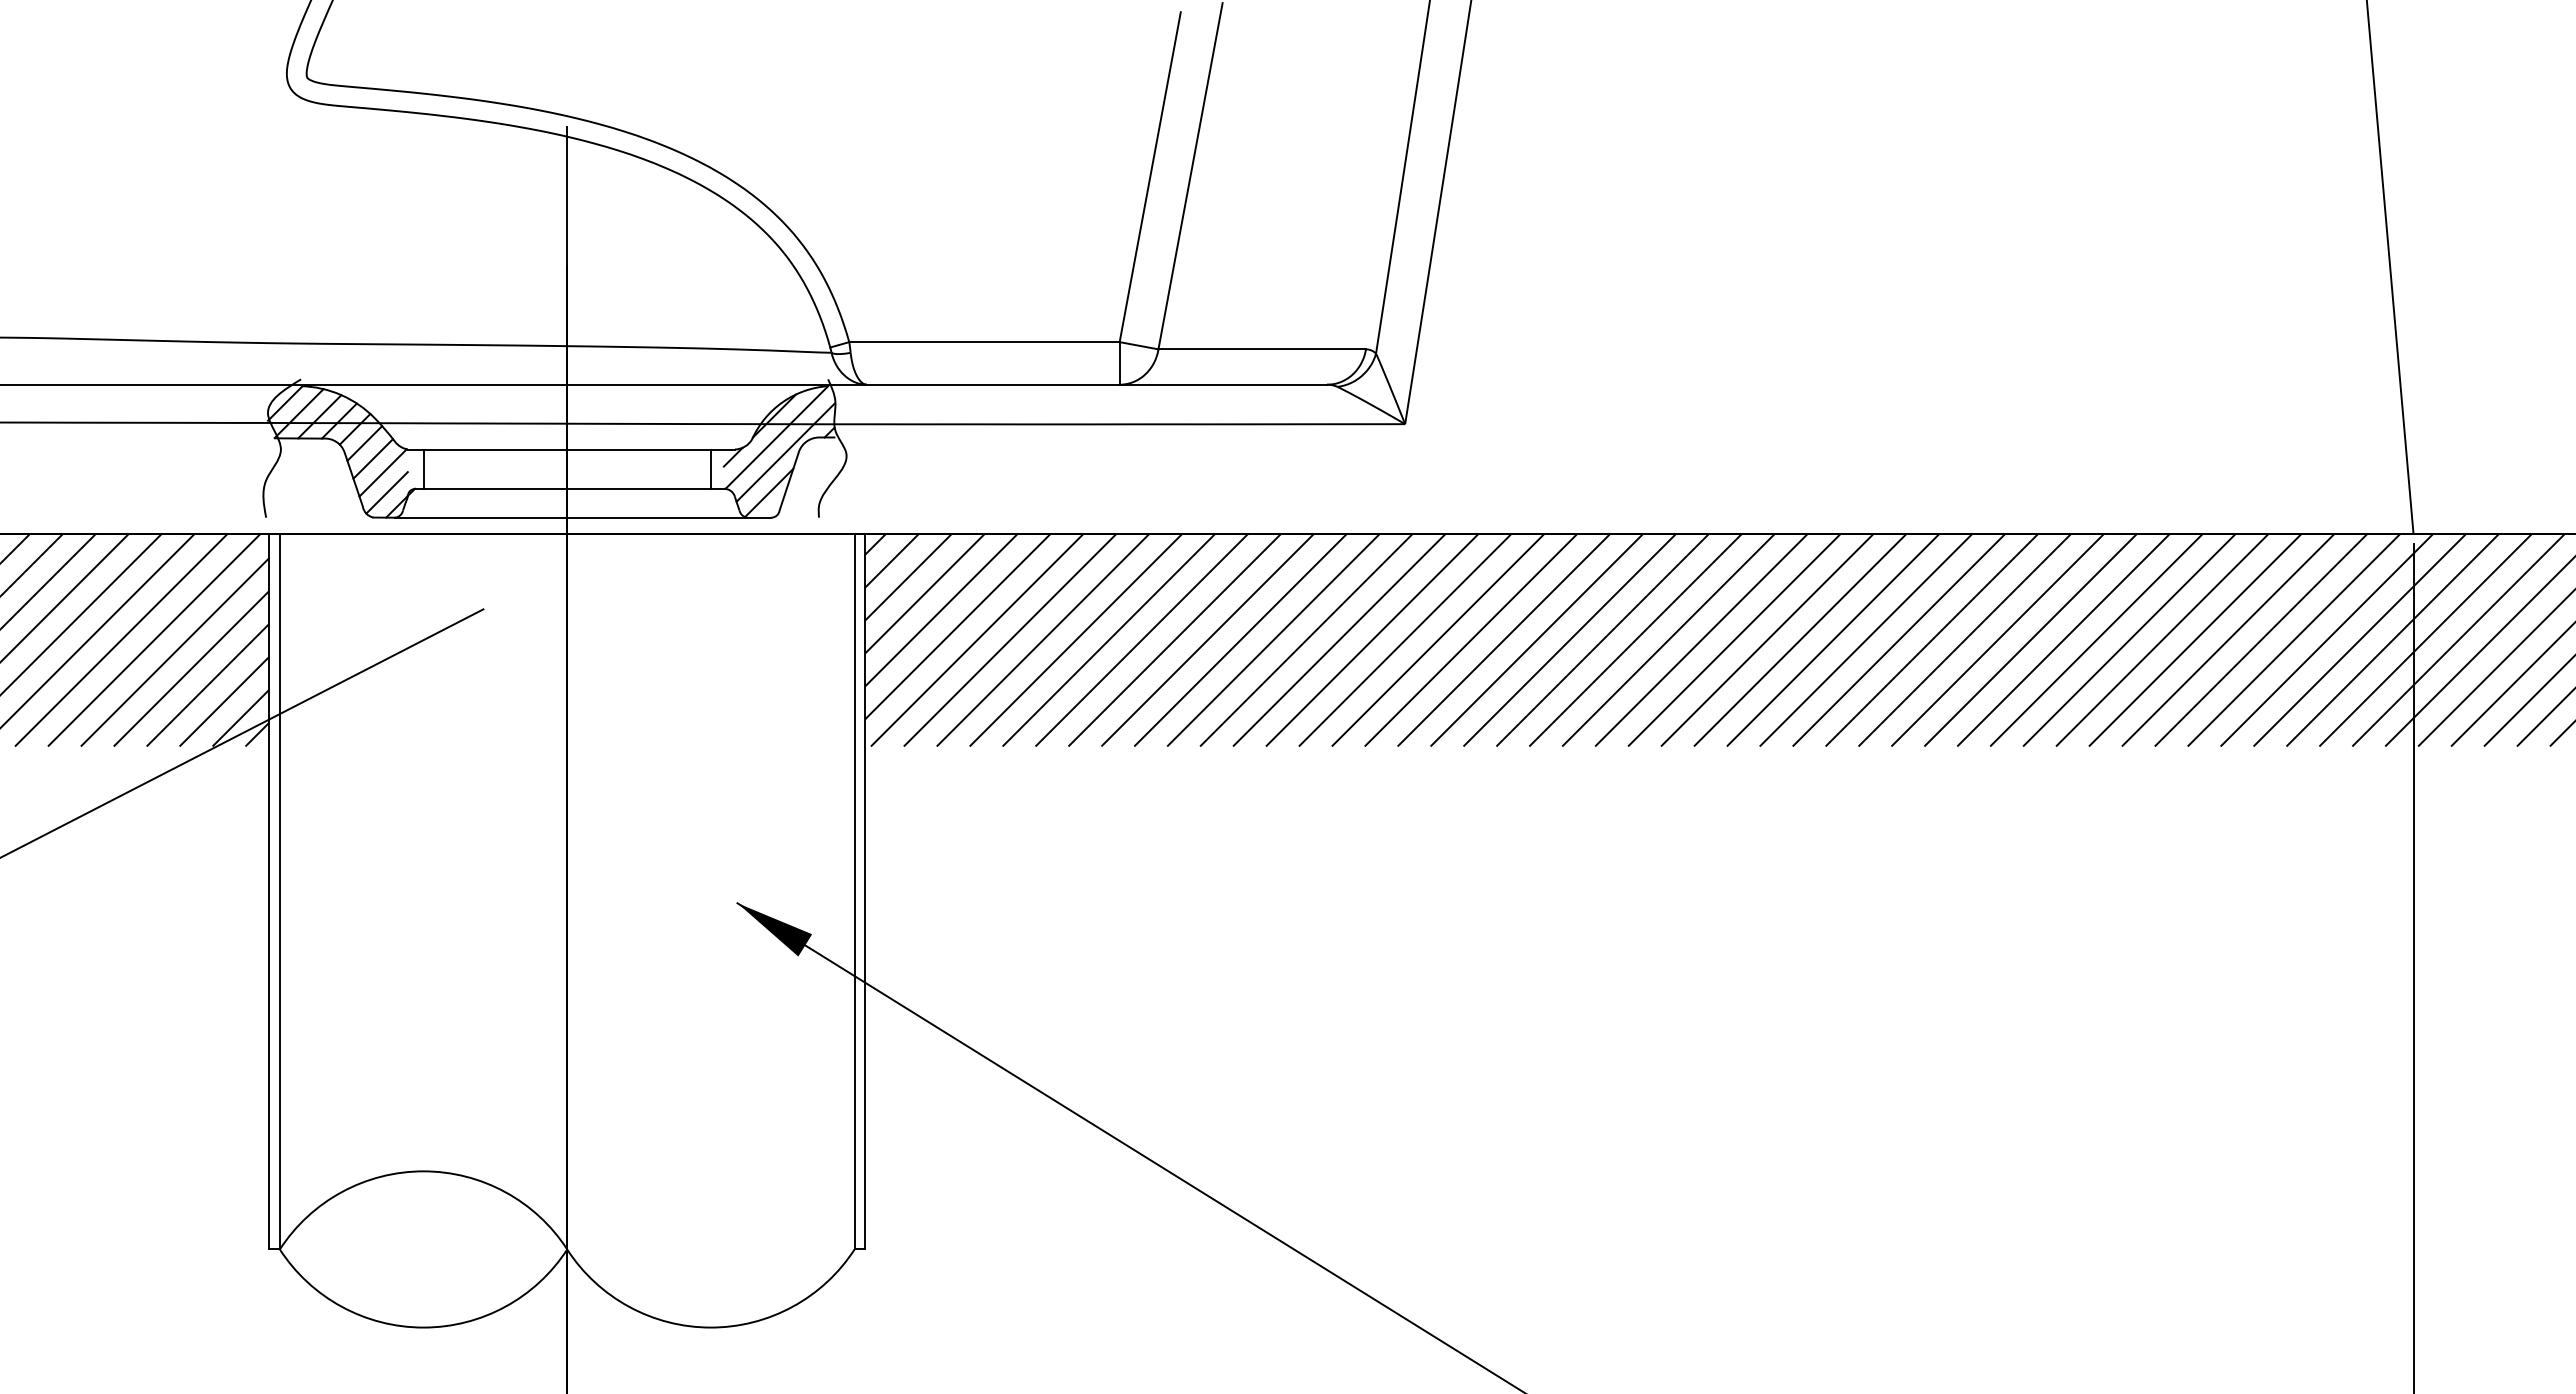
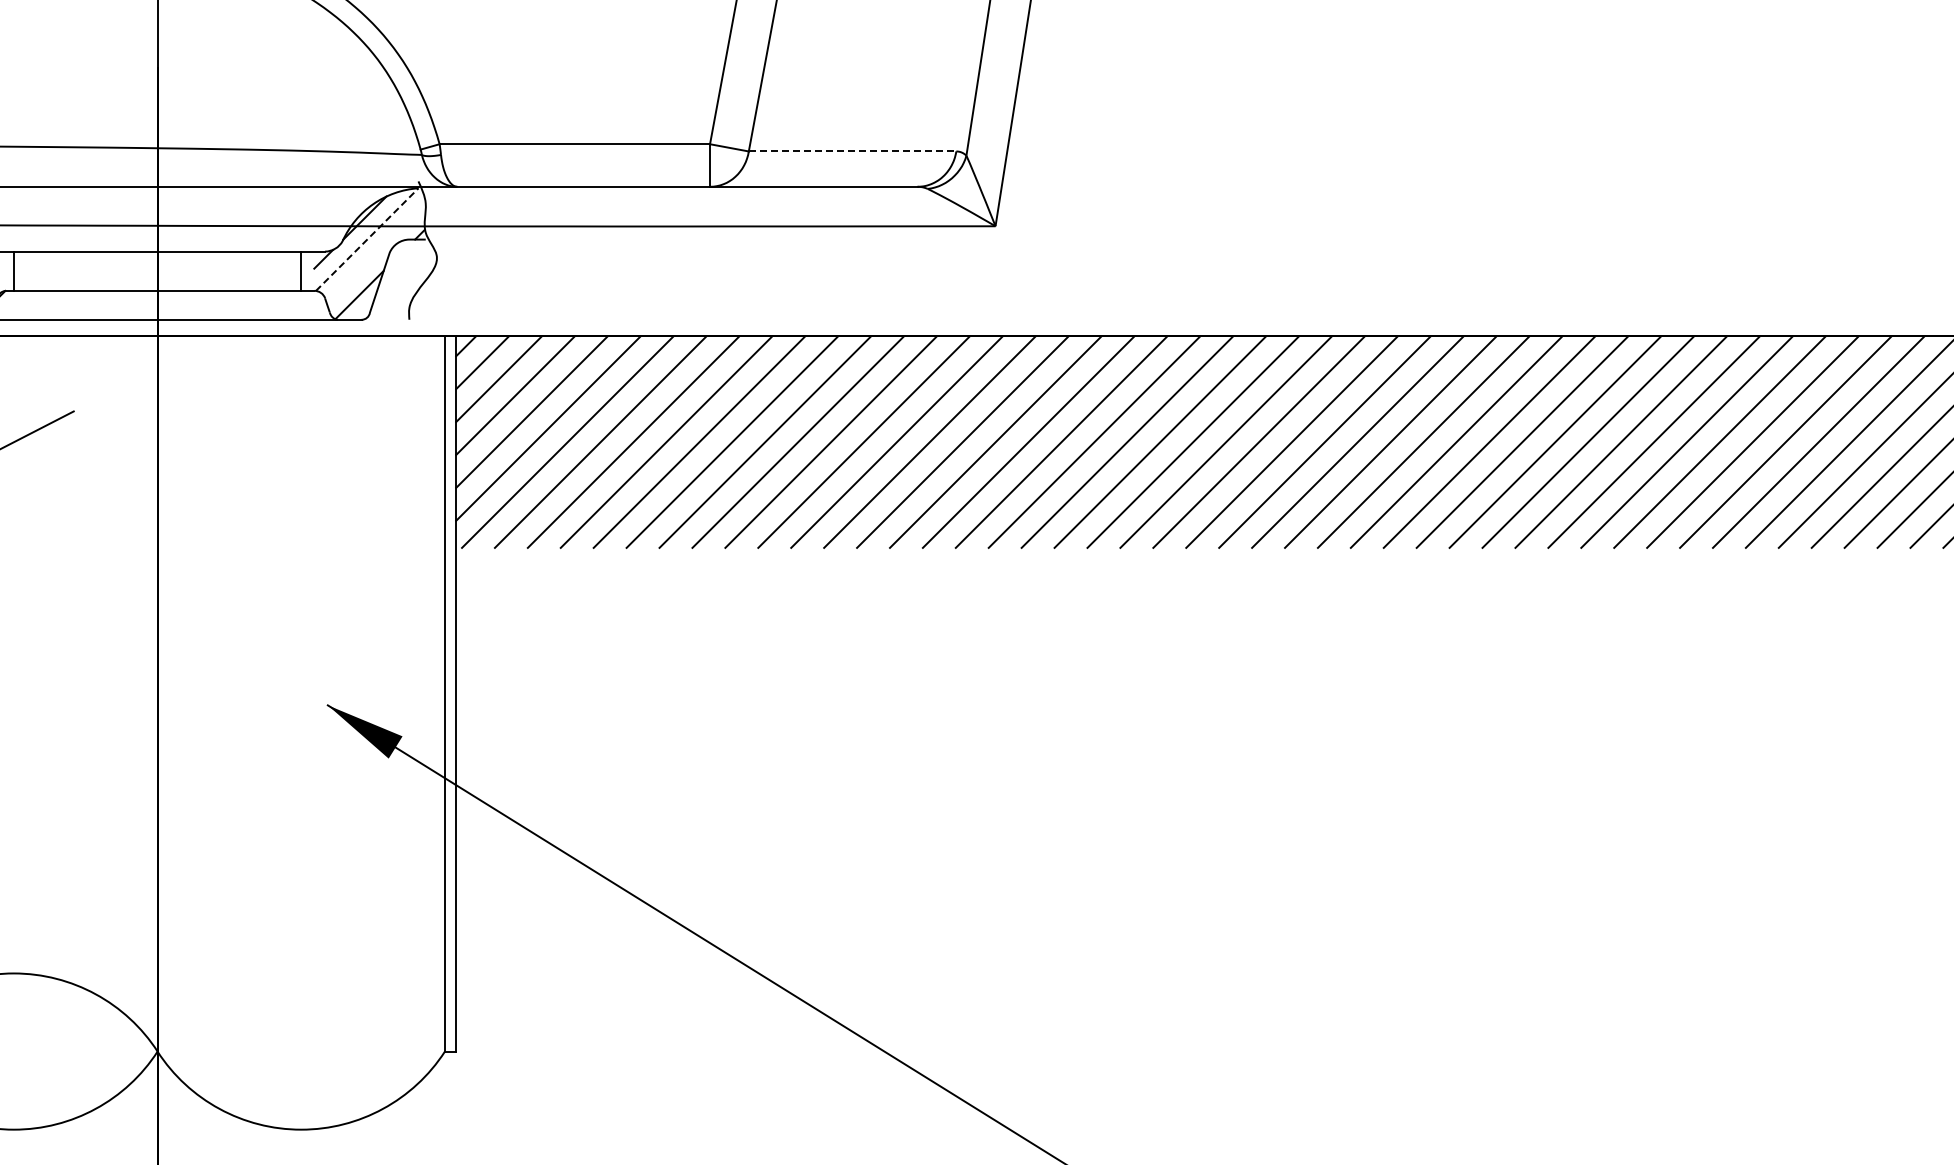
line: (1262, 349) -> (852, 151), solid -> dashed
line: (776, 437) -> (366, 239), solid -> dashed
line: (785, 452) -> (375, 254), removed

